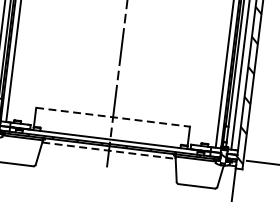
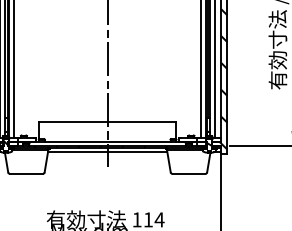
line: (112, 117) -> (107, 122), dashed -> solid
line: (108, 151) -> (107, 152), dashed -> solid

